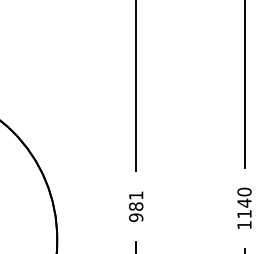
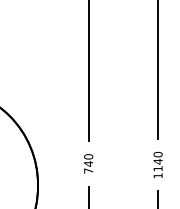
text: (135, 205) -> (88, 163), 981 -> 740

